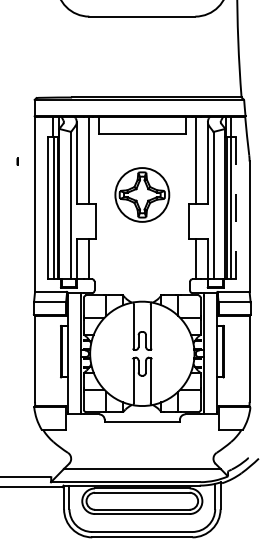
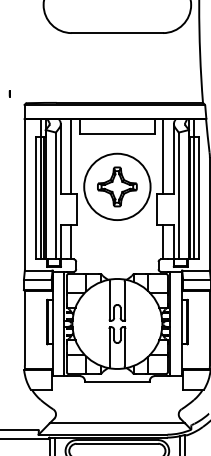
part: (17, 161) -> (9, 93), moved
circle: (141, 194) -> (116, 186), size x1.43
line: (236, 207) -> (198, 197), dashed -> solid

